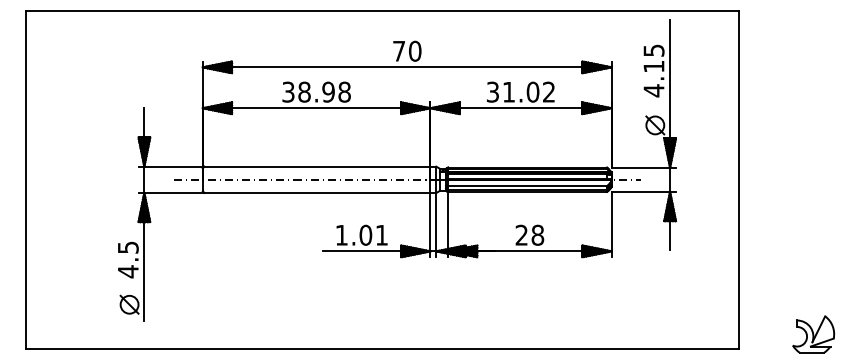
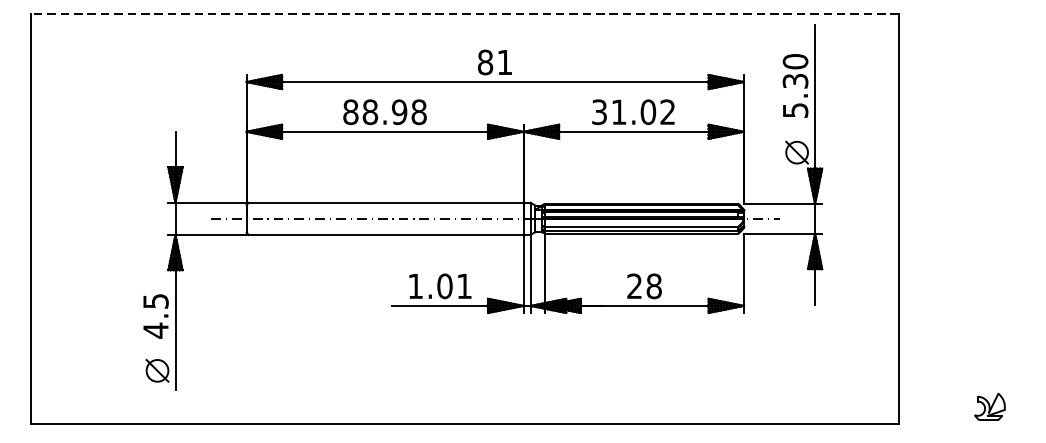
line: (382, 11) -> (465, 14), solid -> dashed
text: (407, 50) -> (495, 61), 70 -> 81
text: (653, 70) -> (794, 85), 4.15 -> 5.30
text: (288, 91) -> (350, 111), 38.98 -> 88.98
part: (813, 334) -> (989, 407), size x0.6

